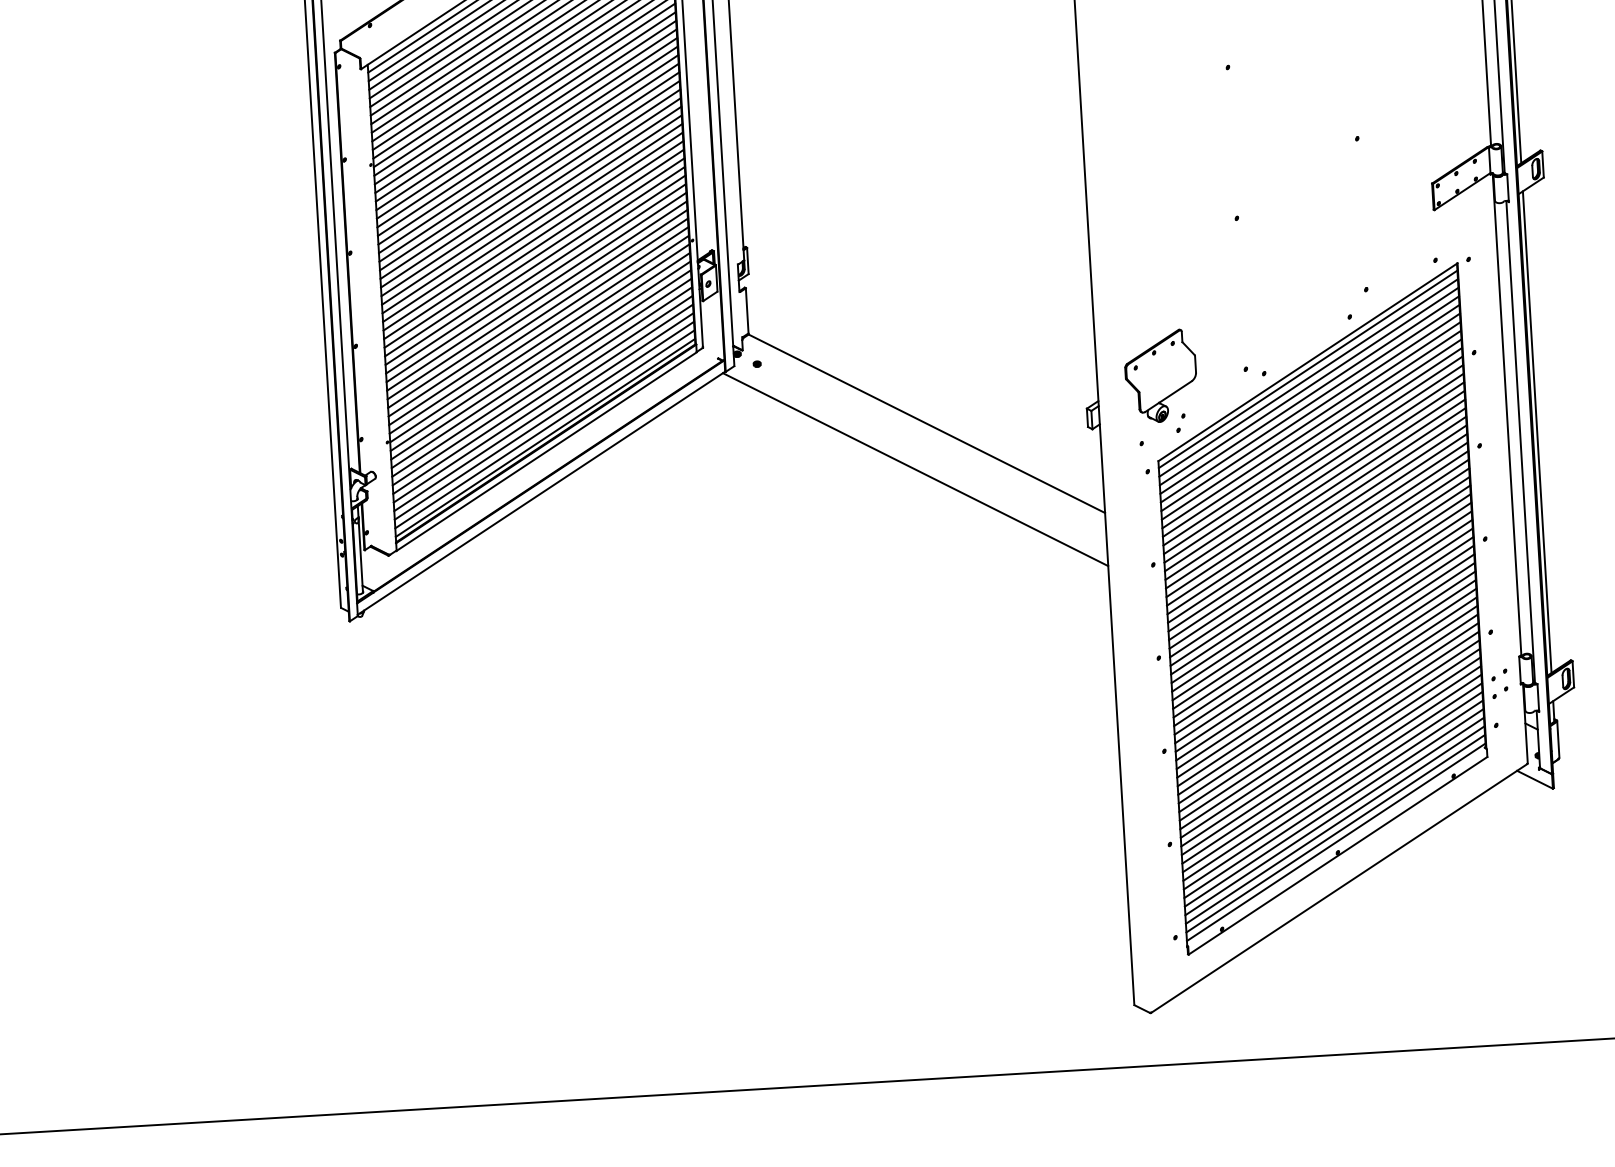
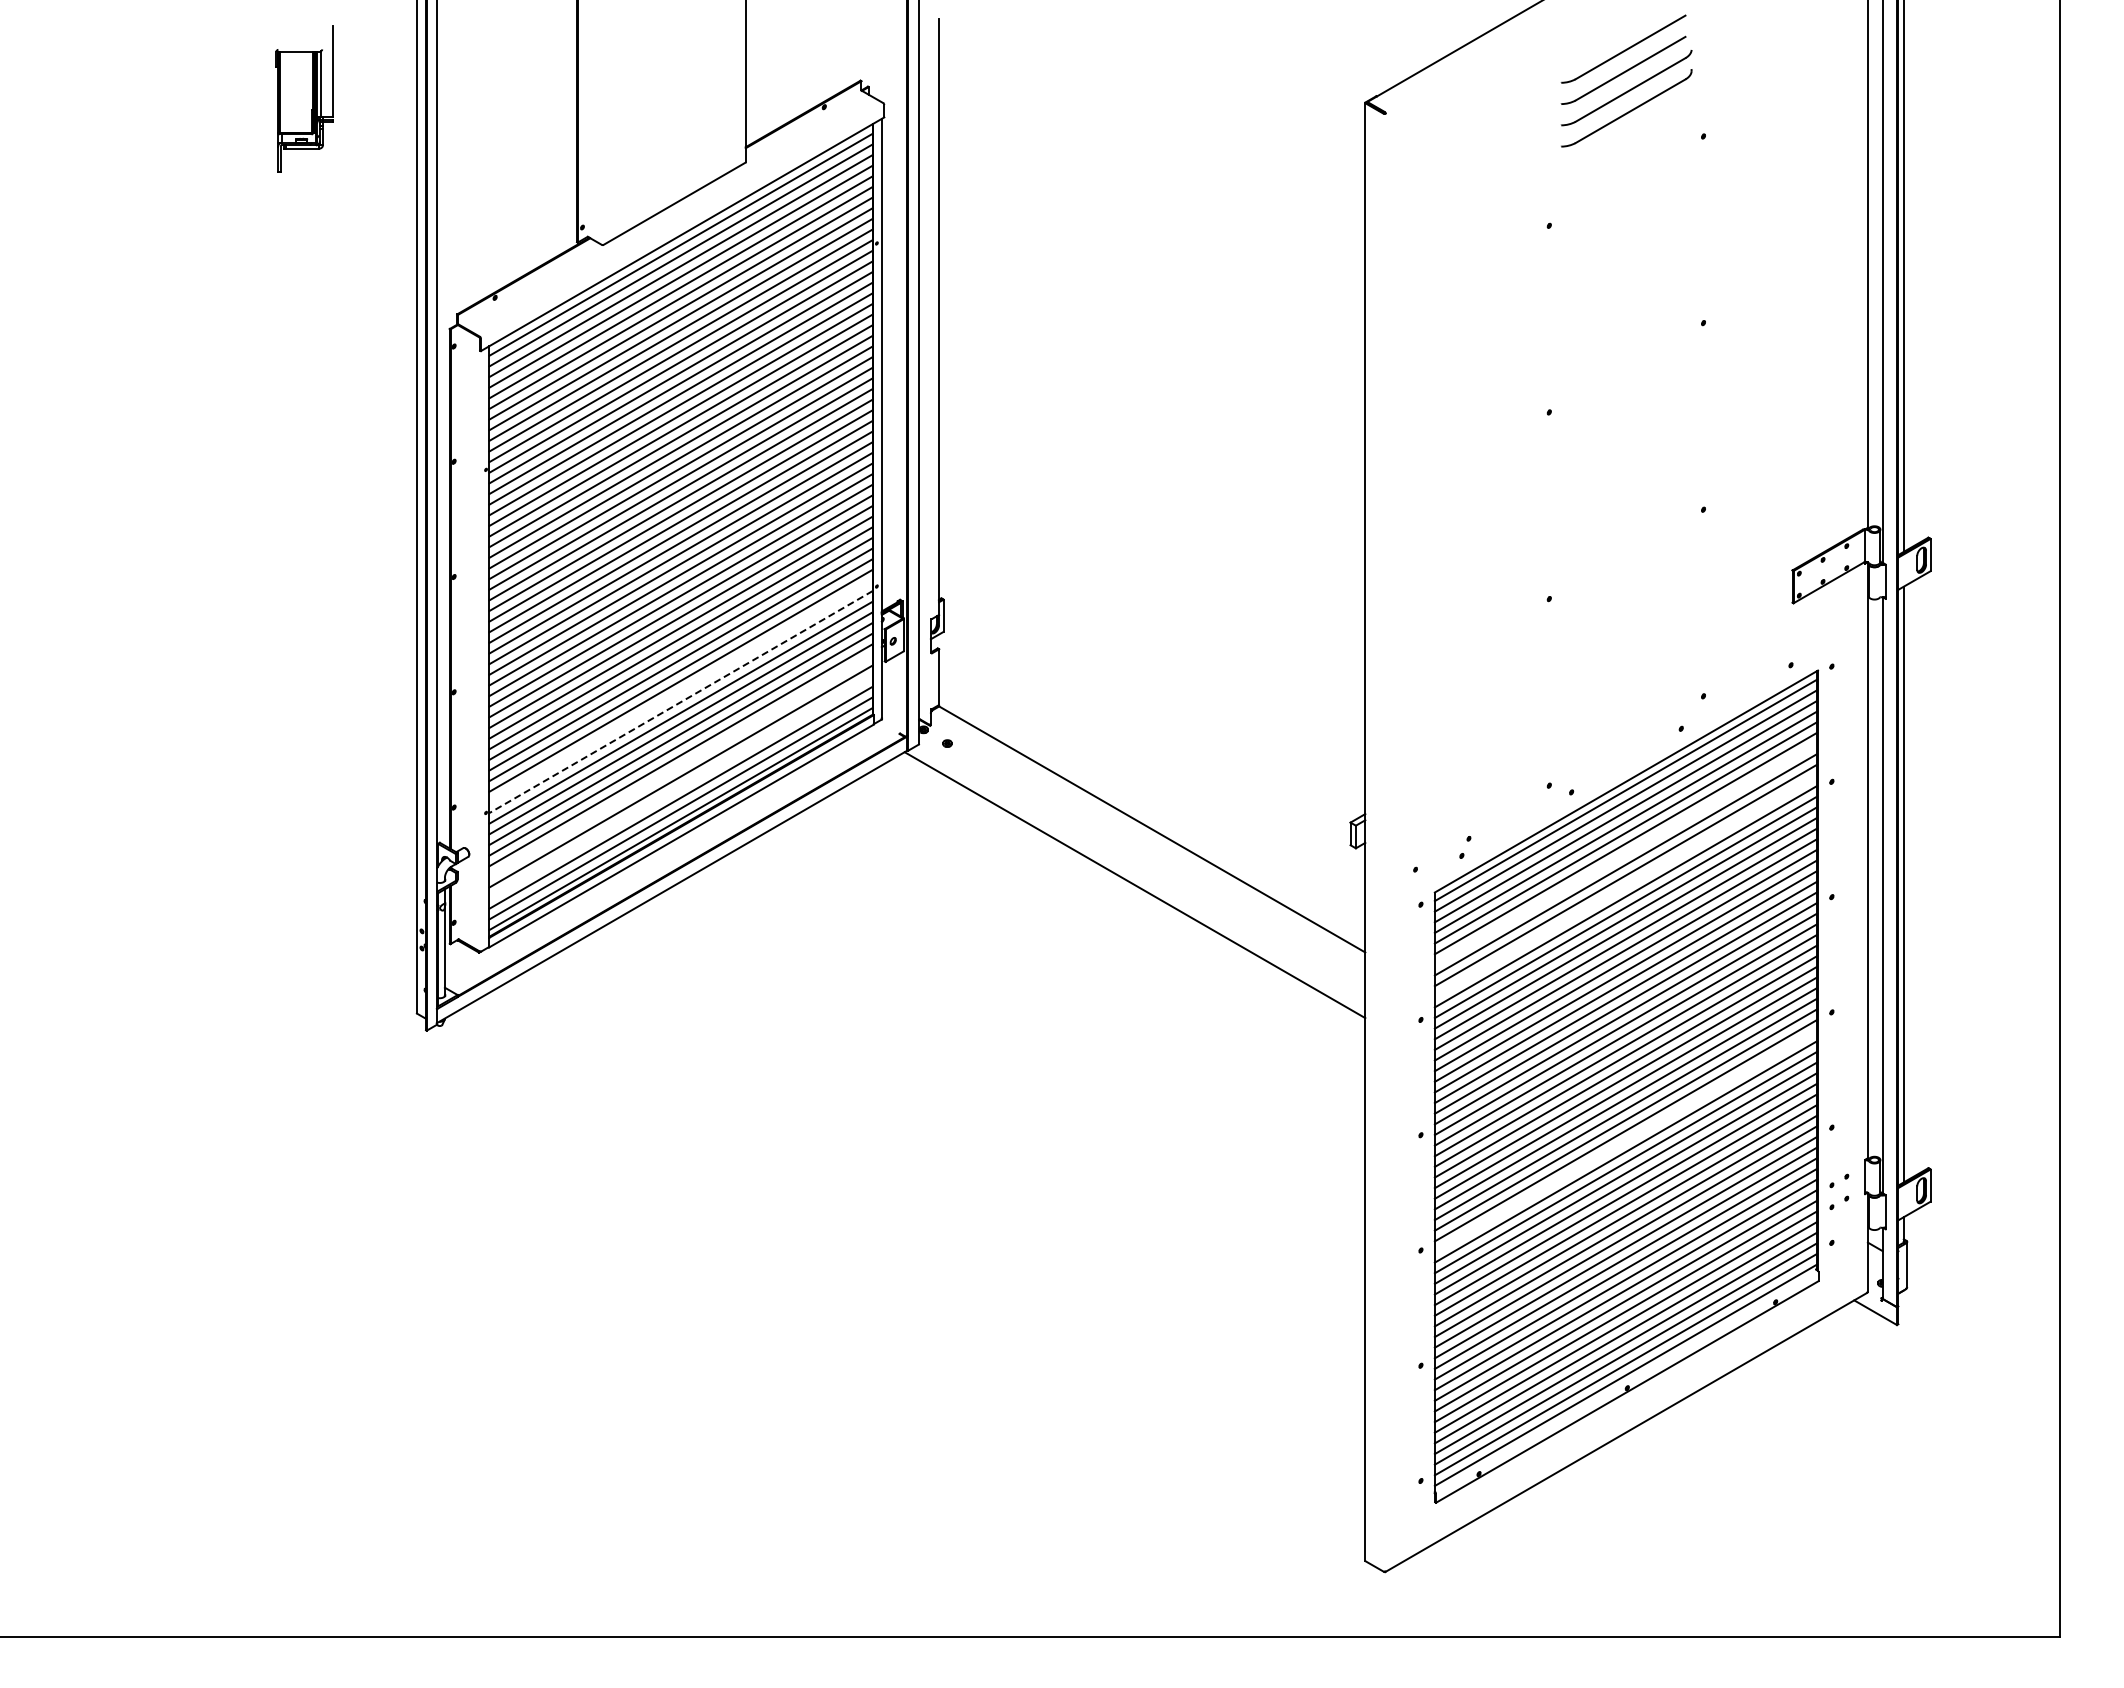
line: (538, 334) -> (680, 691), removed
line: (539, 343) -> (680, 702), solid -> dashed
part: (1161, 376) -> (1444, 788), removed
line: (542, 394) -> (680, 765), removed
line: (543, 412) -> (680, 787), removed
line: (1310, 420) -> (1625, 853), removed
line: (1312, 446) -> (1625, 885), removed
line: (1324, 653) -> (1625, 1141), removed

